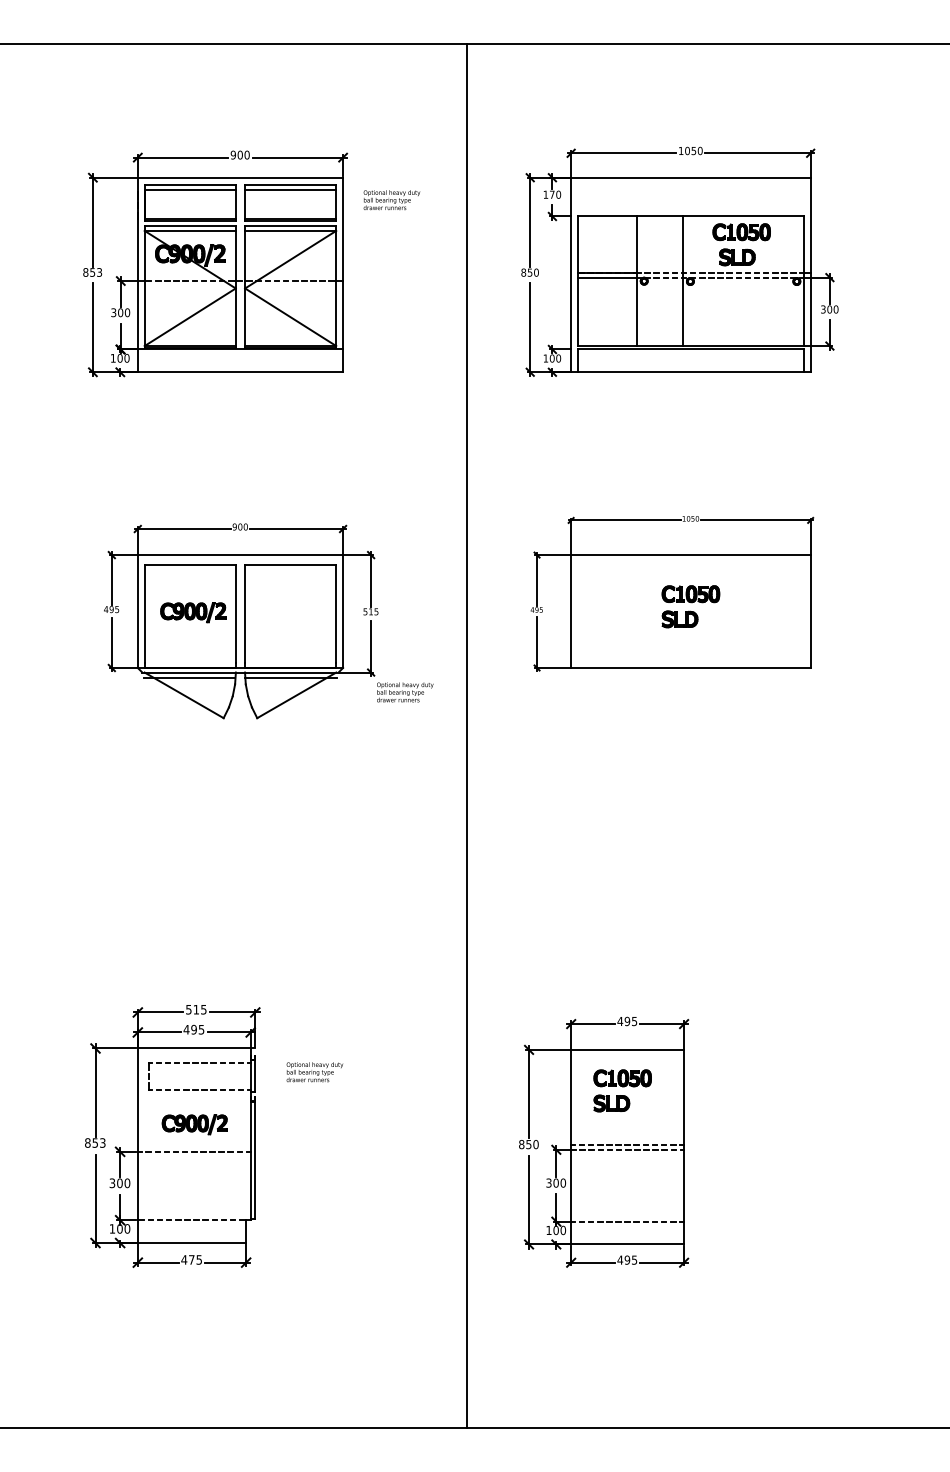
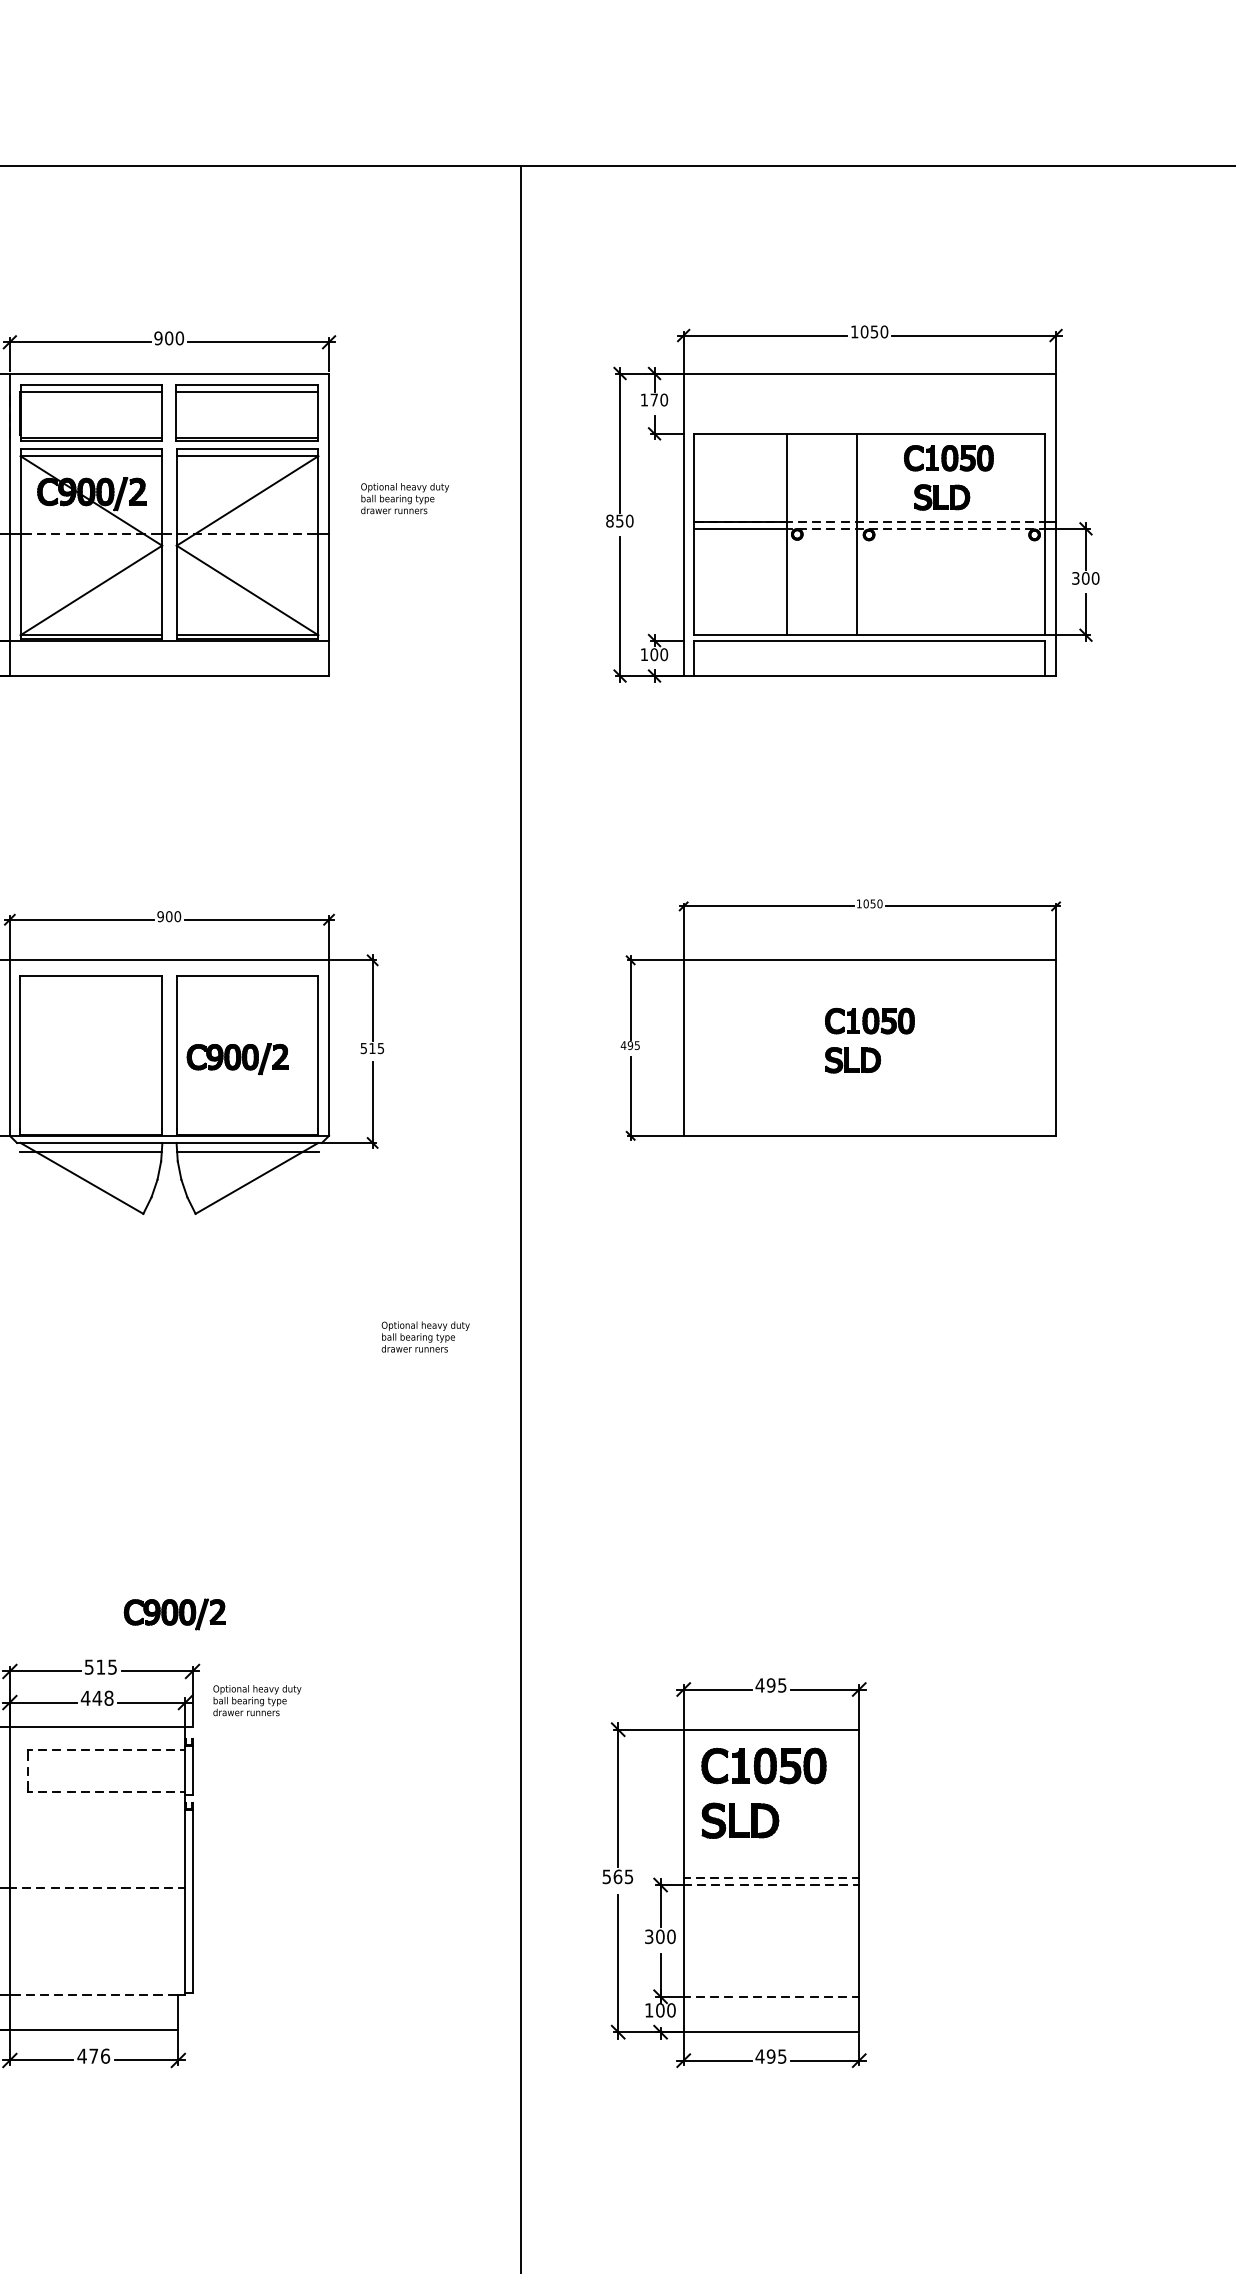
text: (391, 200) -> (404, 499), moved
part: (193, 612) -> (237, 1058), moved
text: (405, 692) -> (426, 1337), moved
text: (197, 1029) -> (102, 1697), 495 -> 448
text: (314, 1072) -> (256, 1701), moved
part: (622, 1090) -> (763, 1792), size x1.4
part: (194, 1124) -> (174, 1613), moved
text: (528, 1144) -> (617, 1876), 850 -> 565
text: (199, 1259) -> (105, 2055), 475 -> 476

